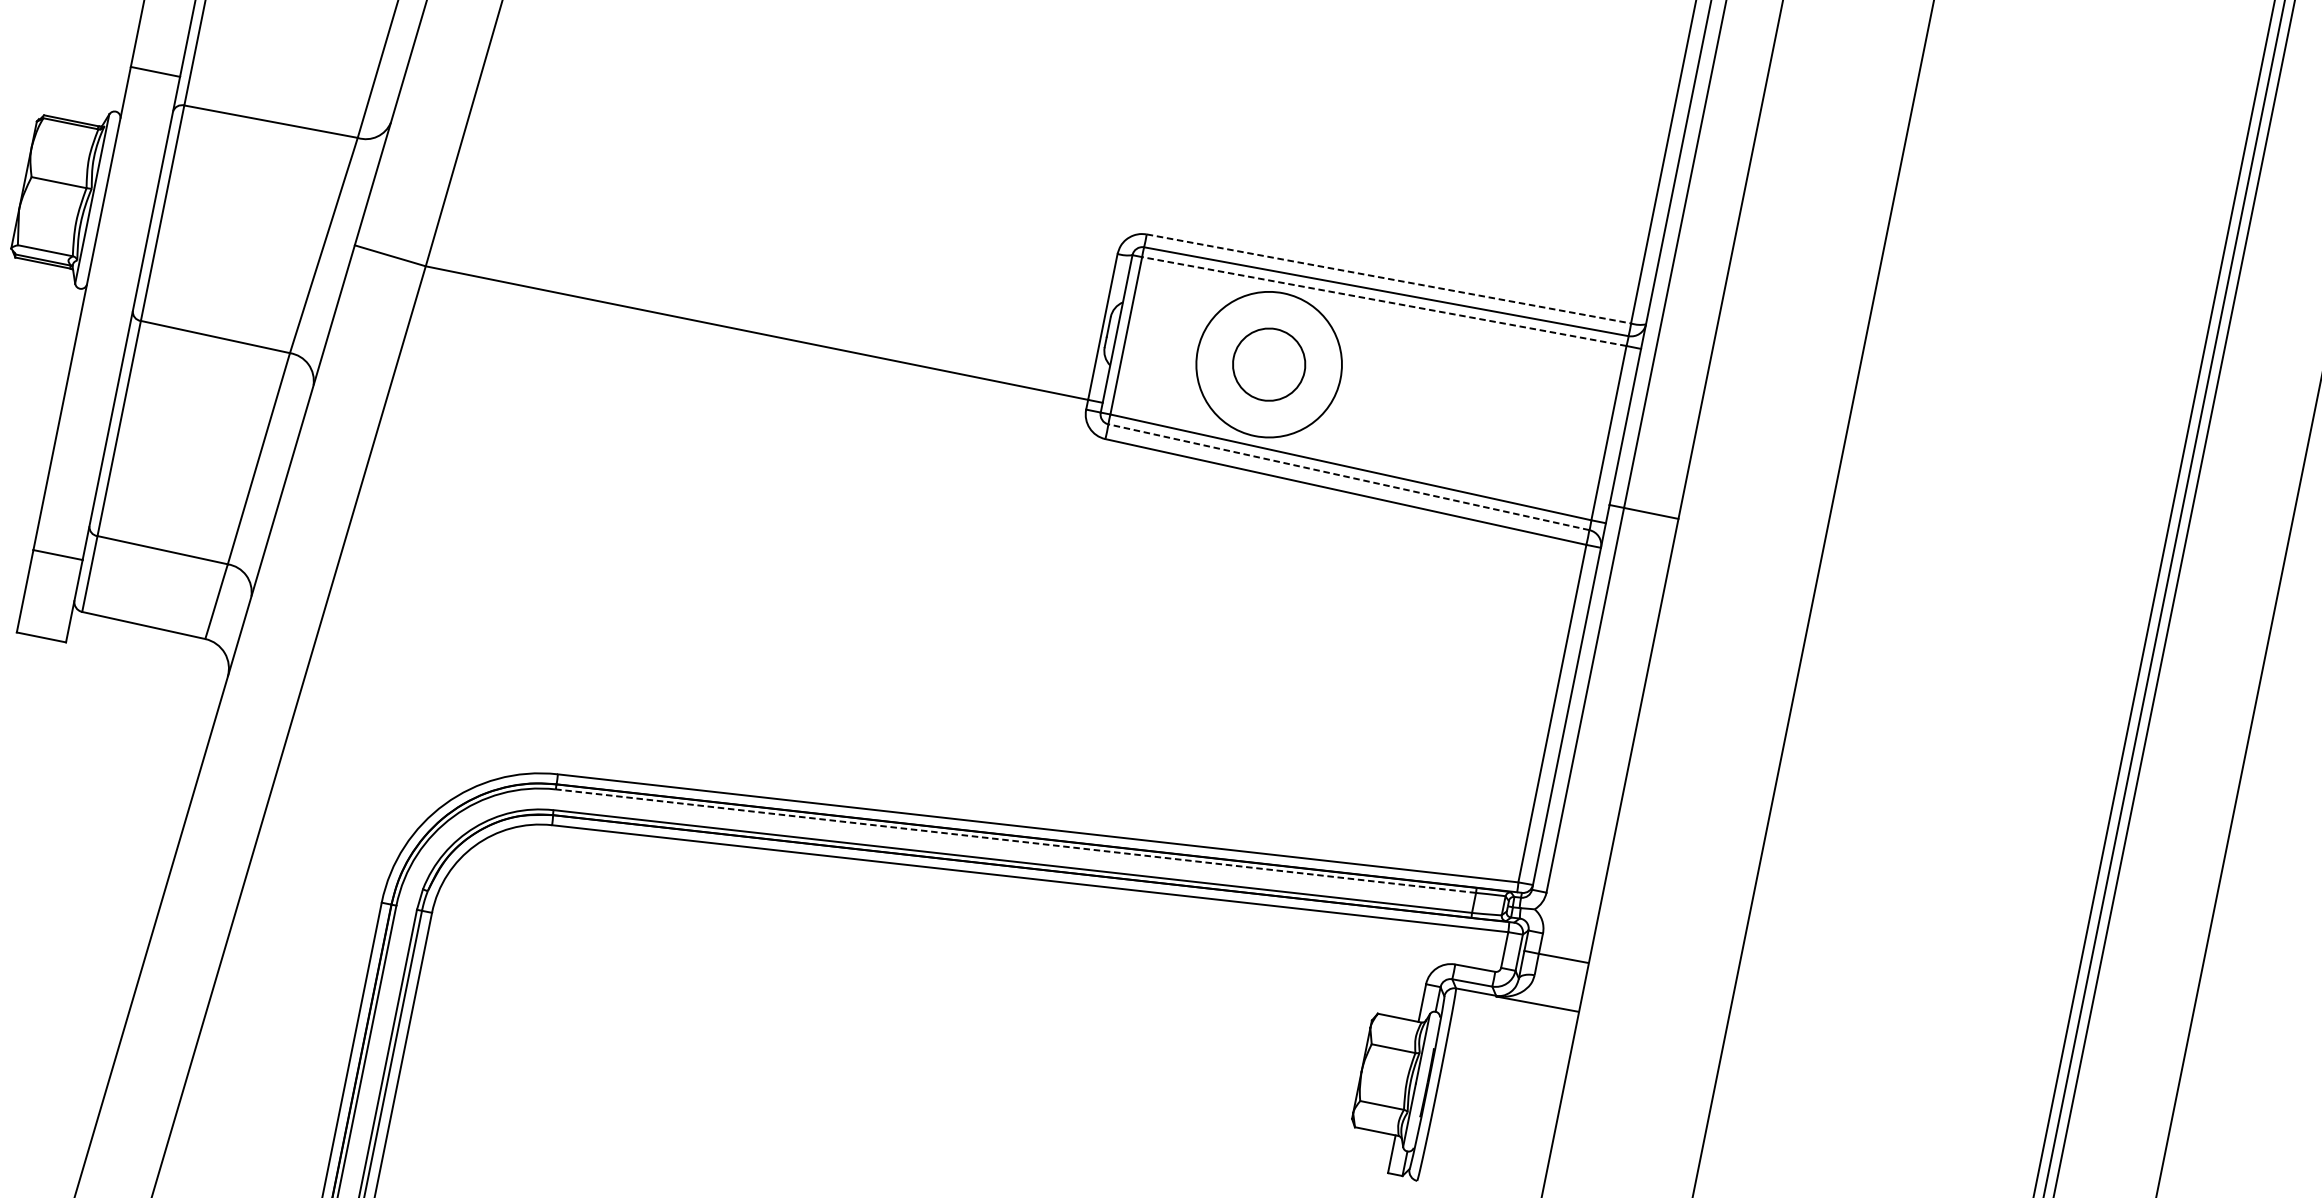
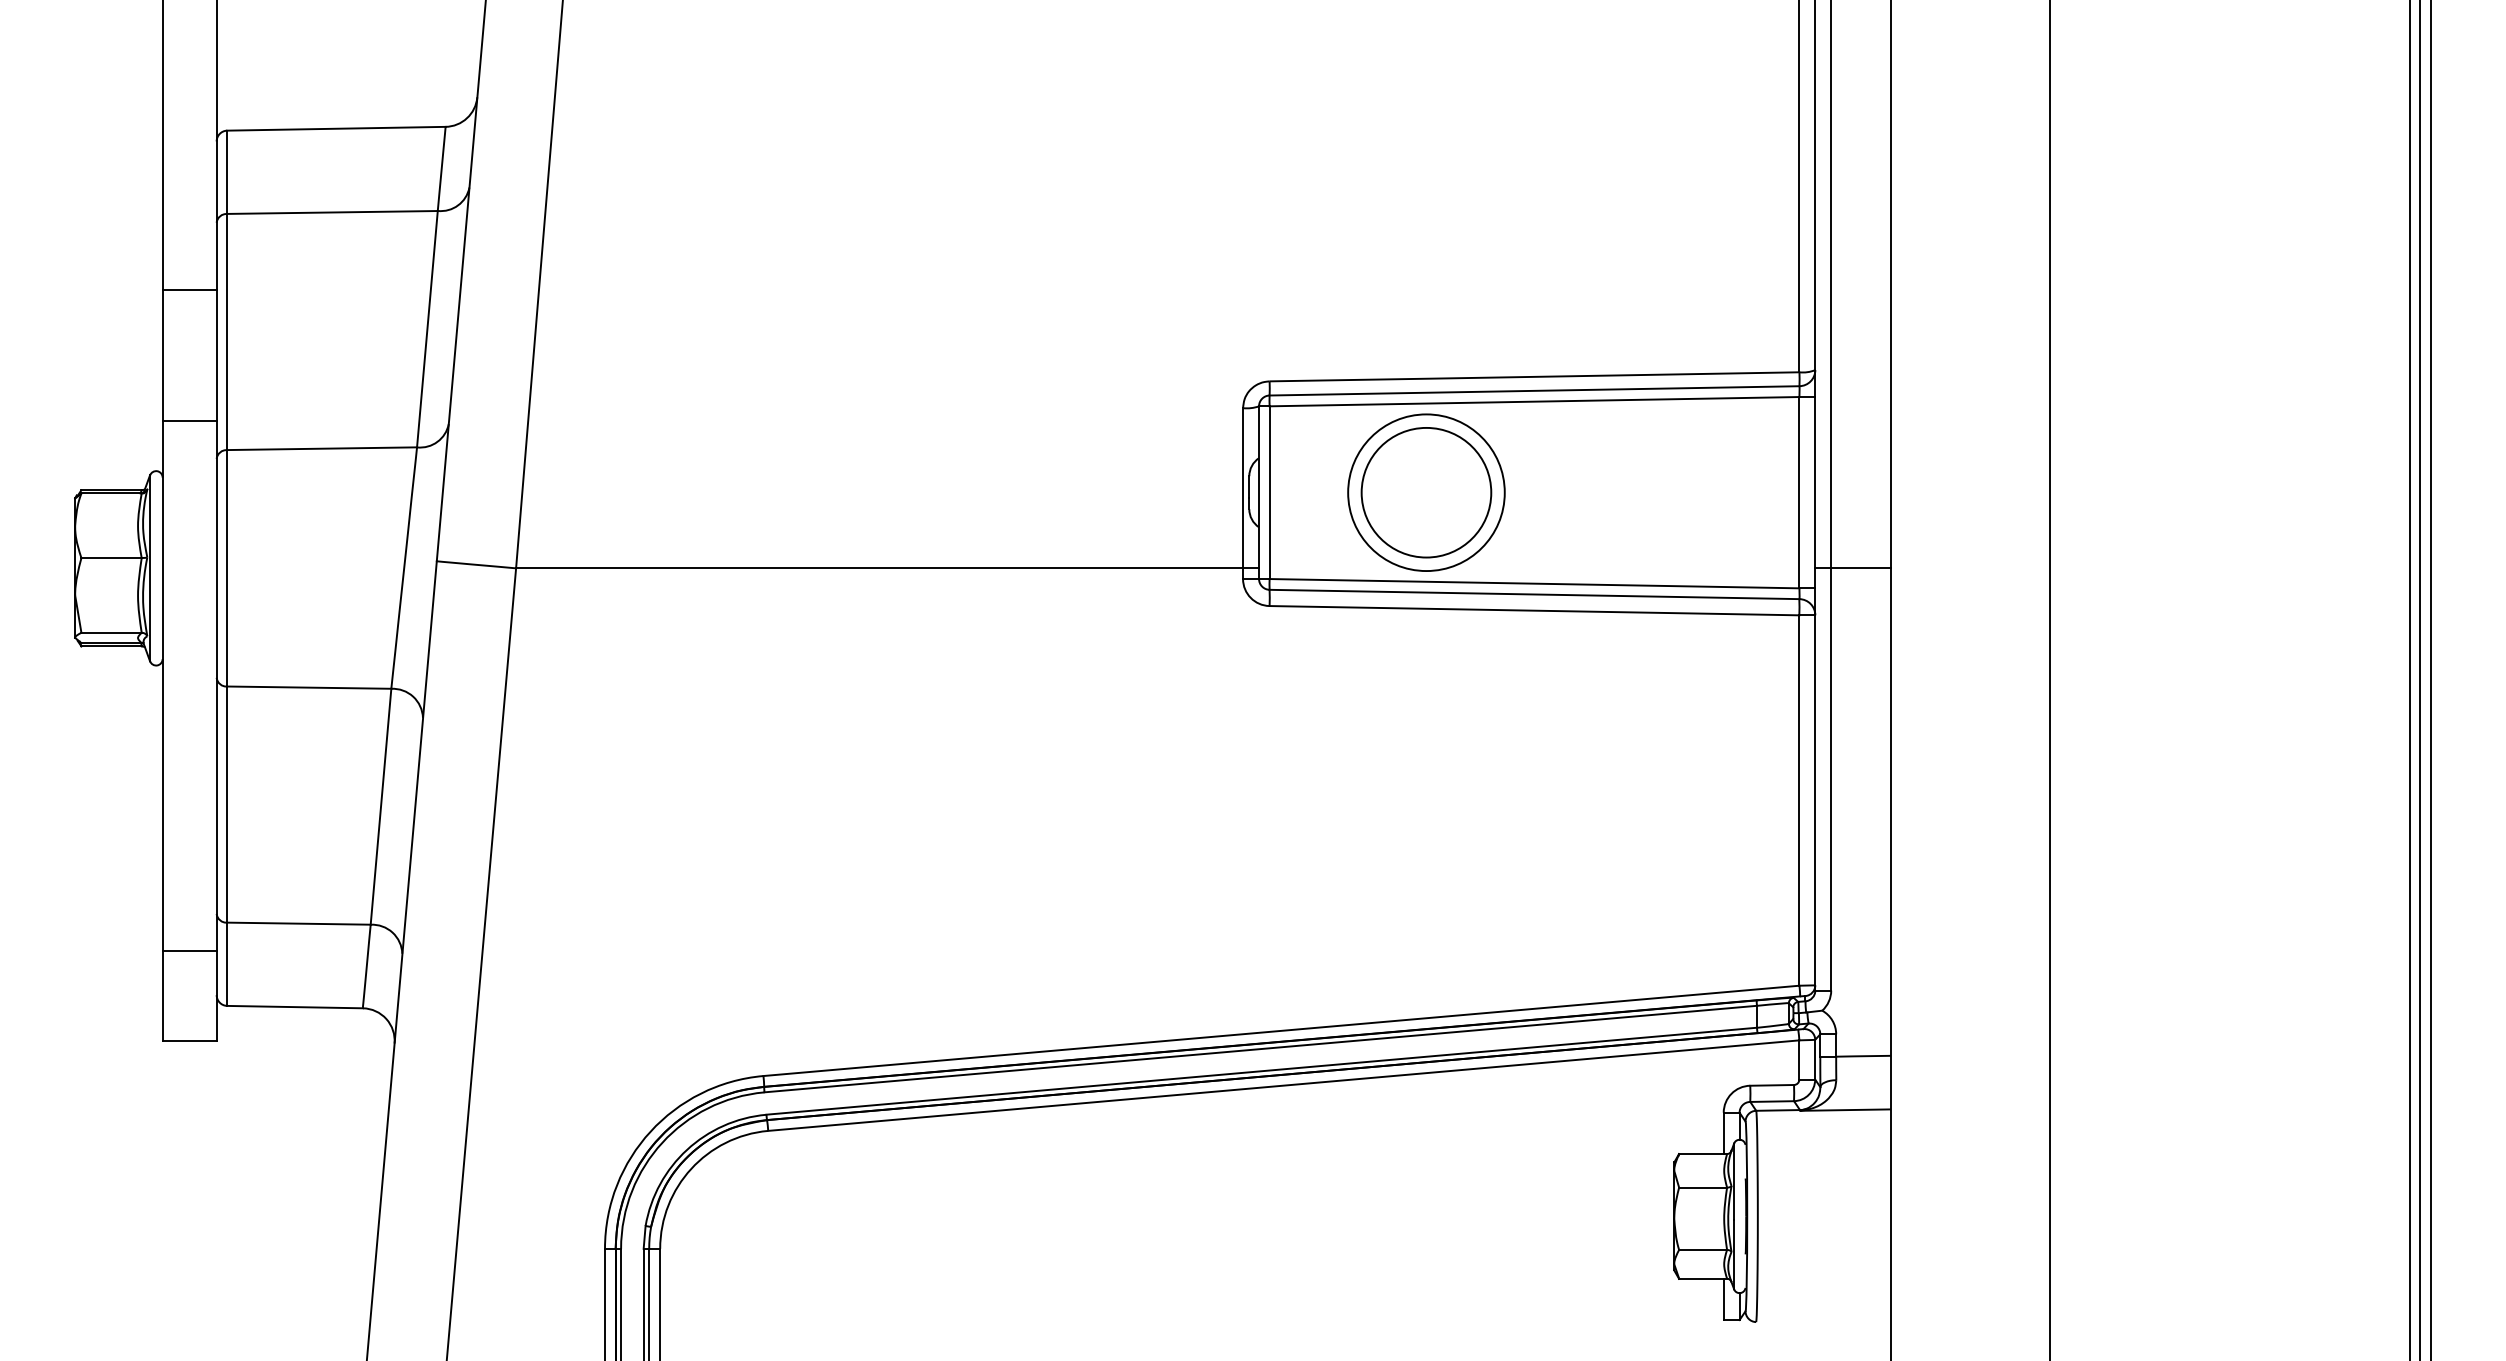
line: (1388, 278) -> (1533, 376), dashed -> solid
line: (1384, 301) -> (1534, 401), dashed -> solid
circle: (1269, 364) -> (1426, 492), size x1.67
line: (1348, 477) -> (1534, 594), dashed -> solid
line: (1015, 841) -> (1260, 1049), dashed -> solid

